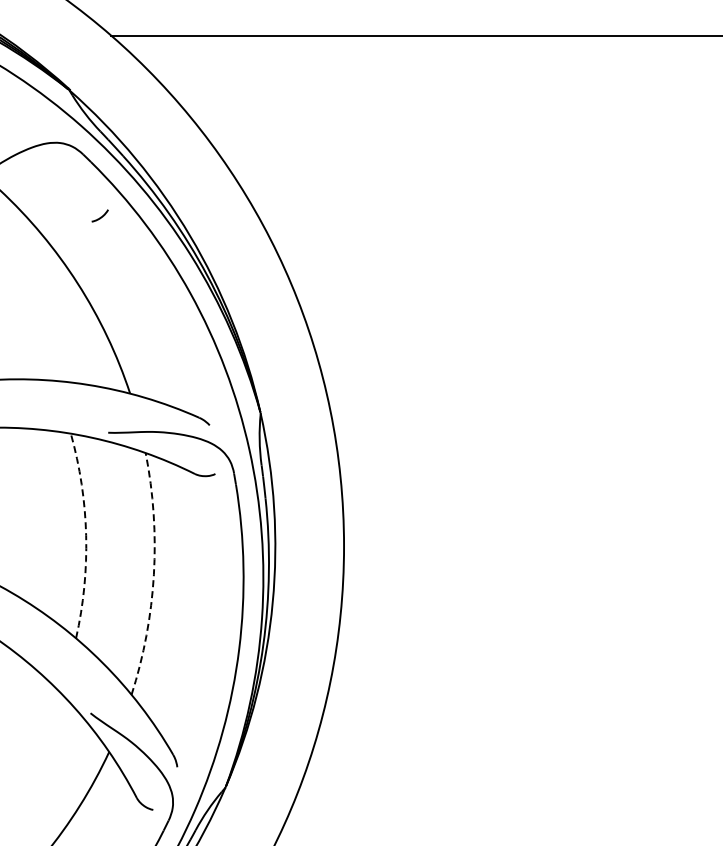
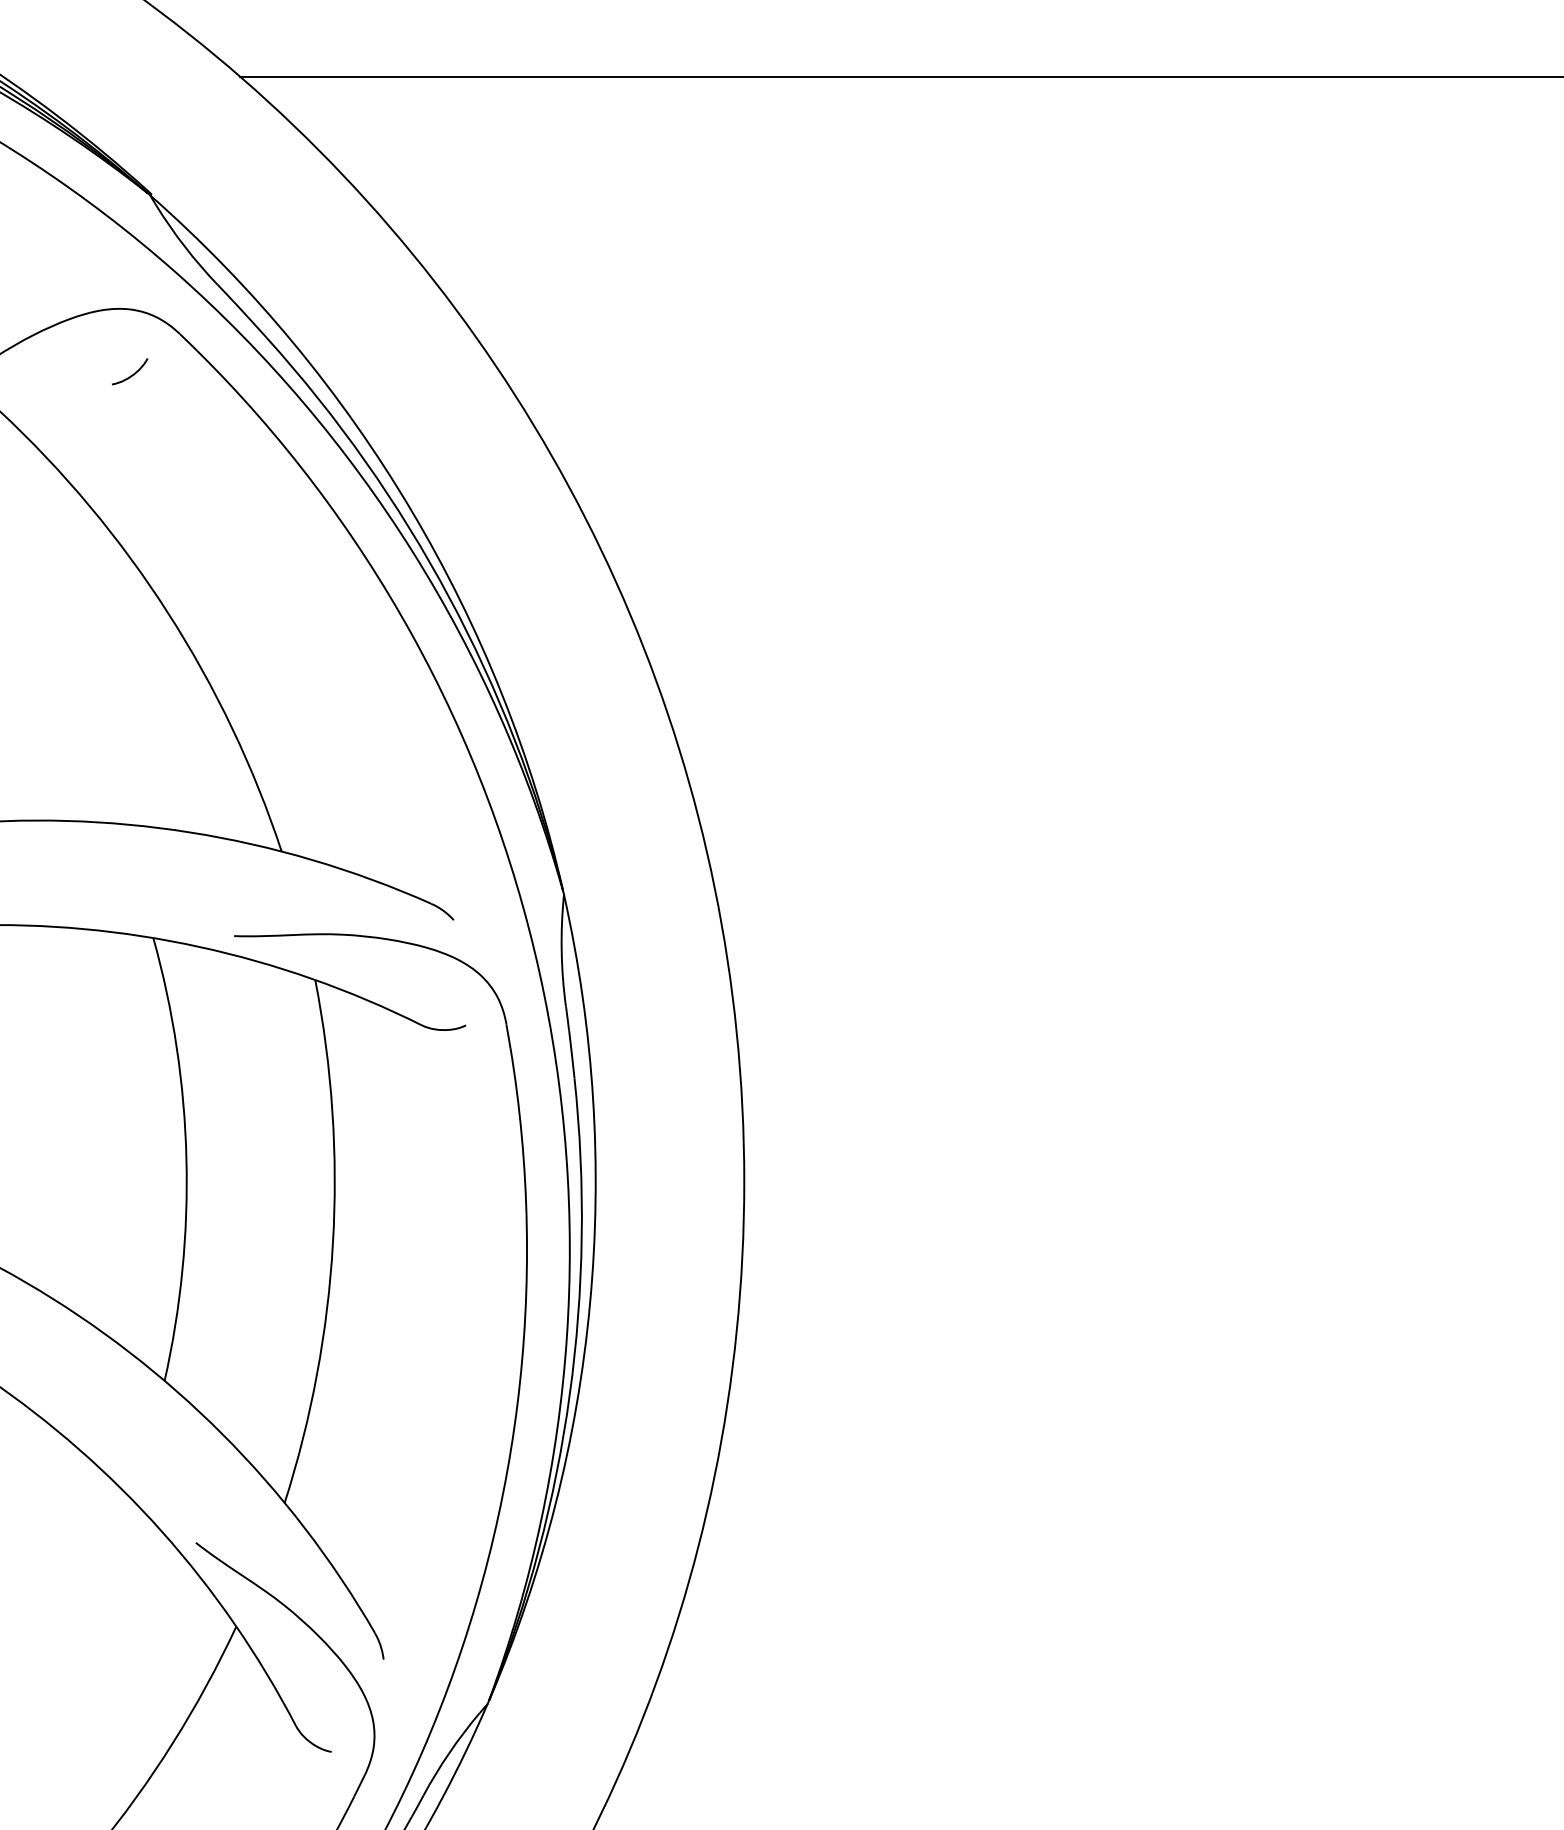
curve: (100, 216) -> (130, 373), moved
arc: (86, 535) -> (187, 1158), dashed -> solid
arc: (153, 574) -> (332, 1242), dashed -> solid

